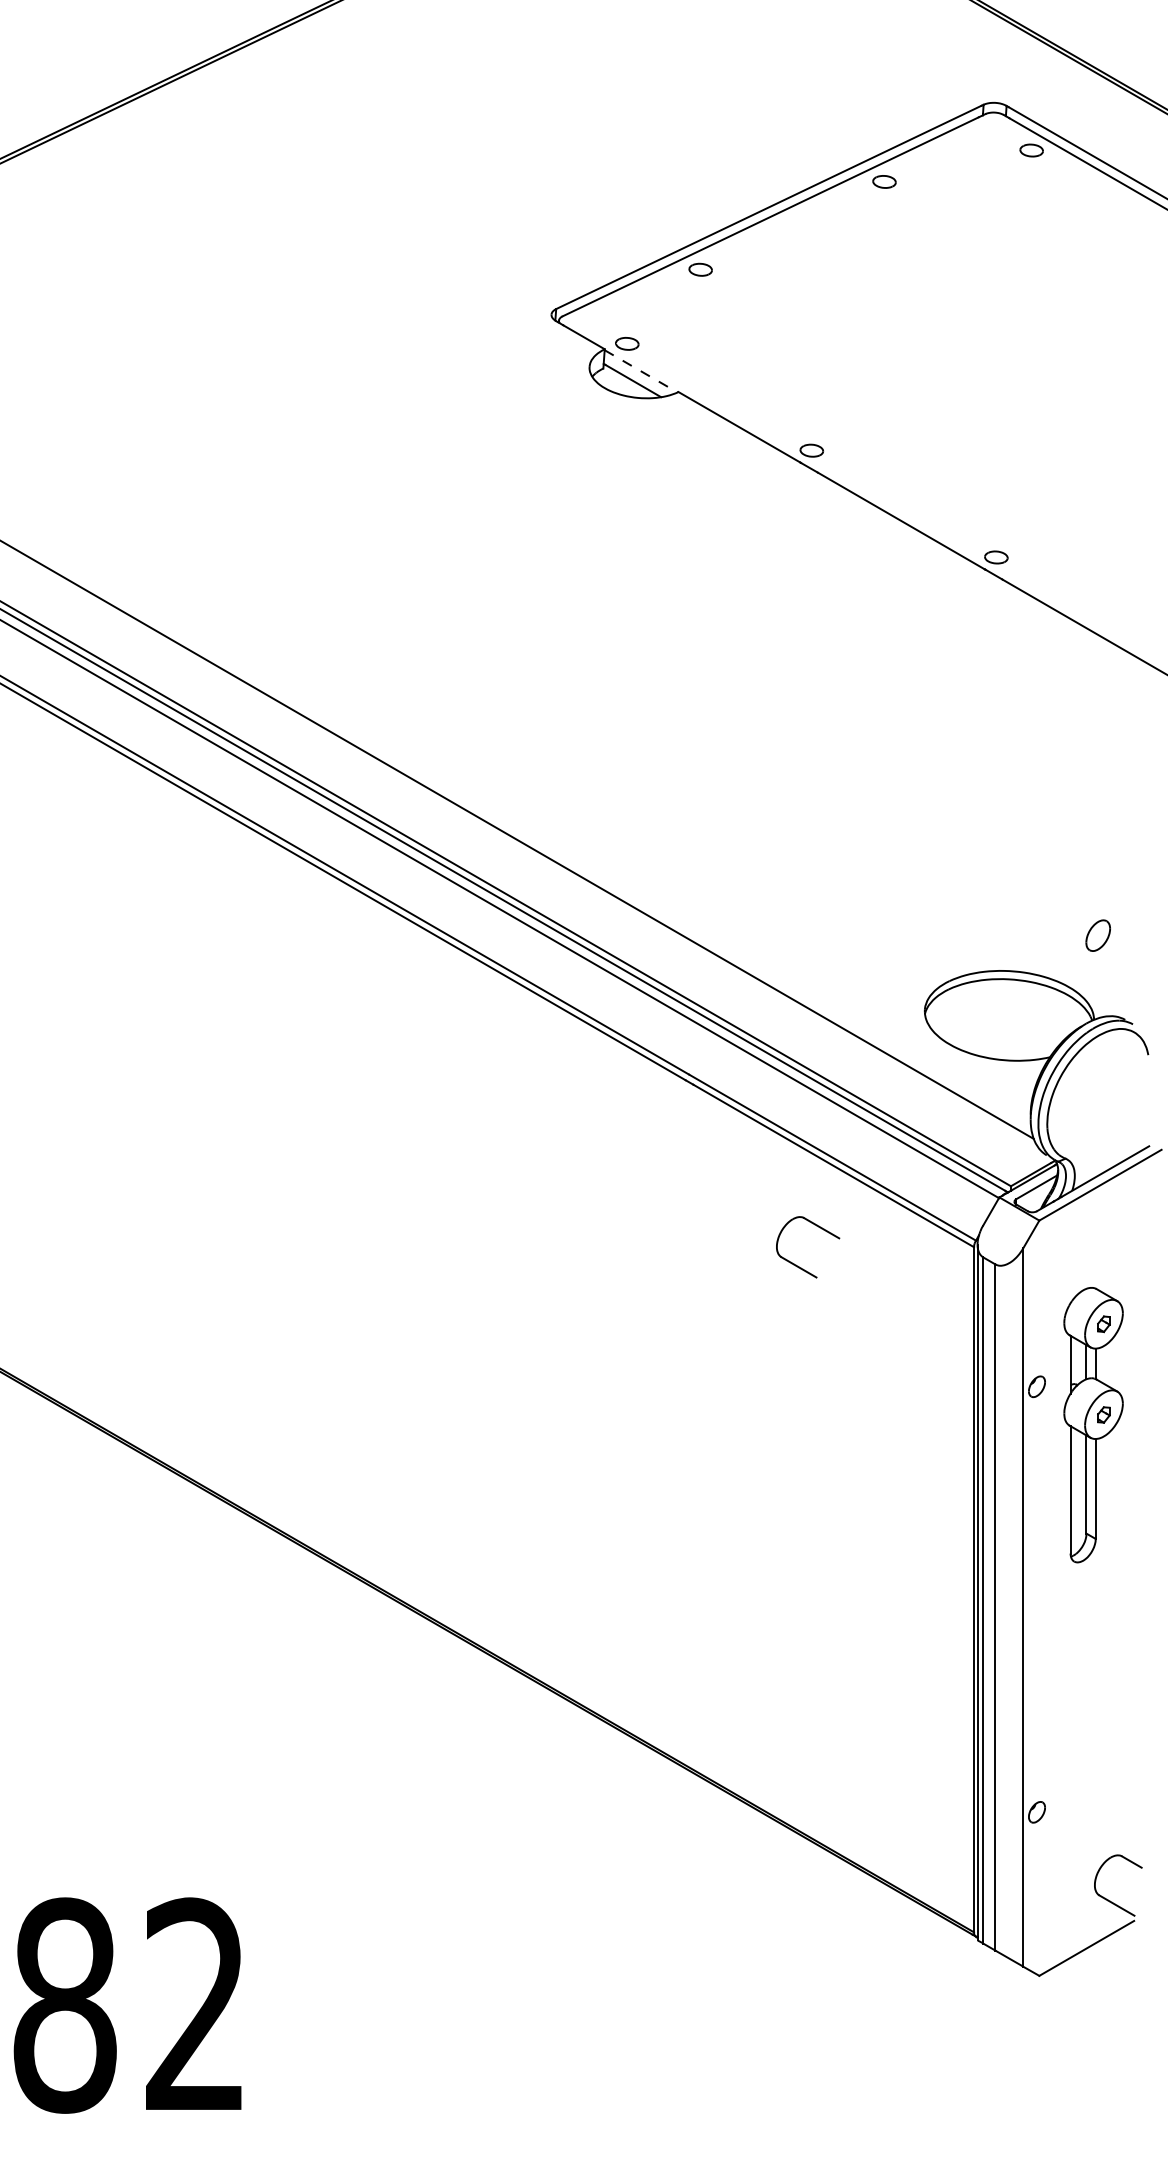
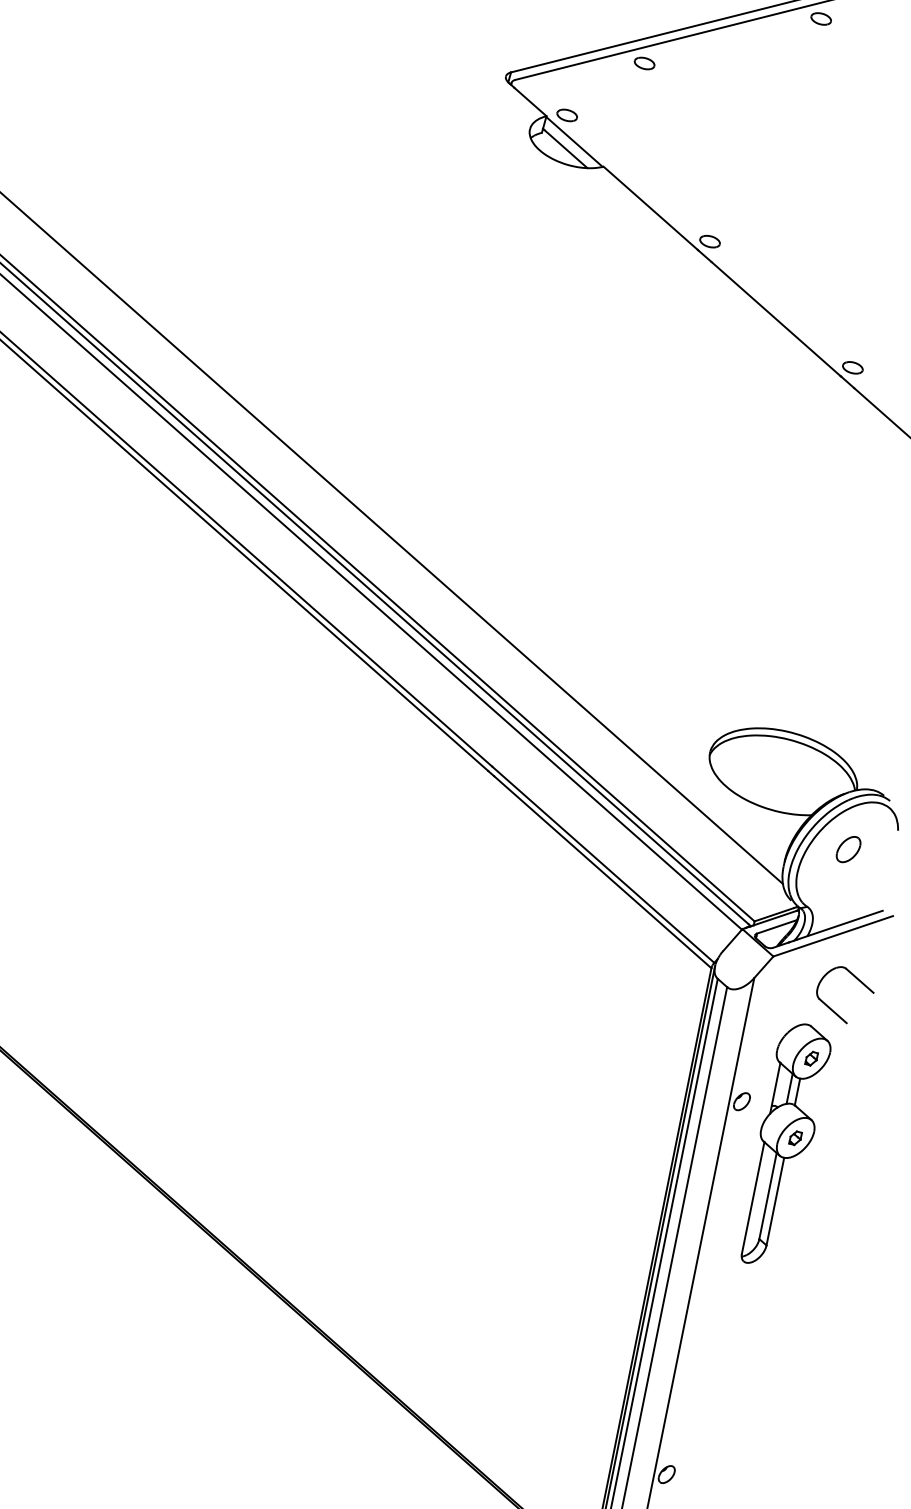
line: (641, 371) -> (574, 142), dashed -> solid
part: (1097, 935) -> (848, 849), moved
part: (796, 1264) -> (831, 1008), moved

